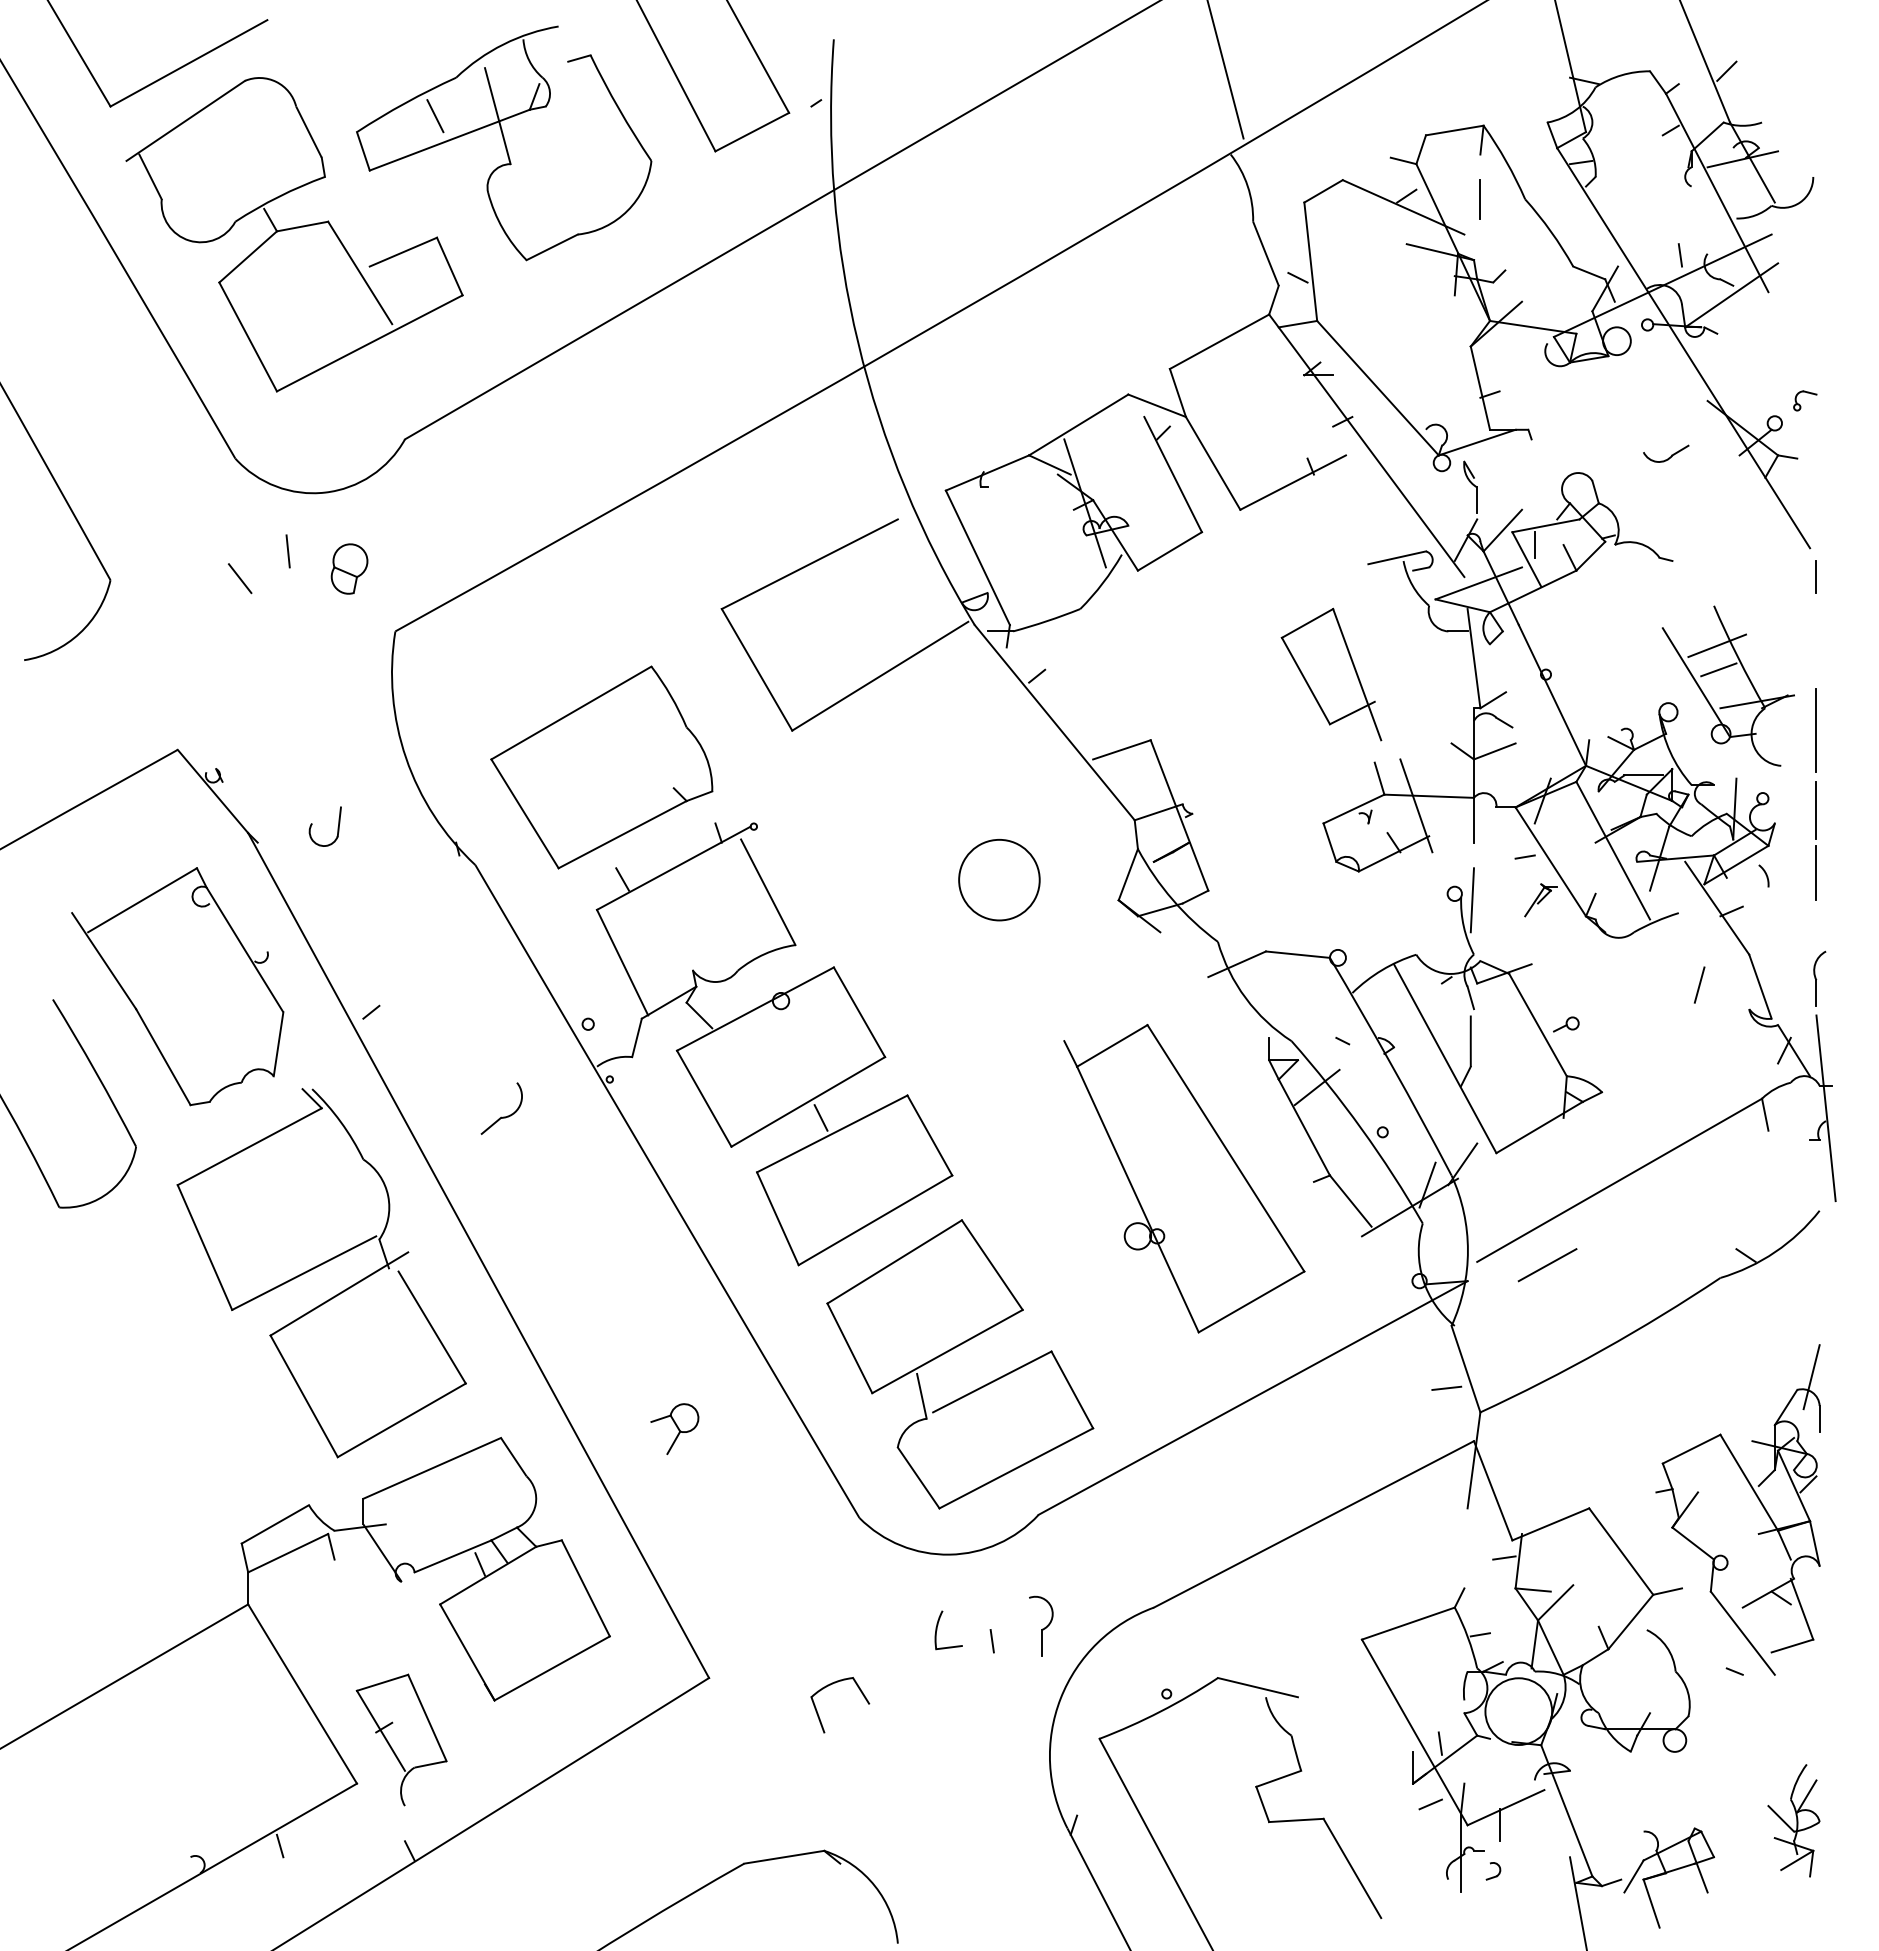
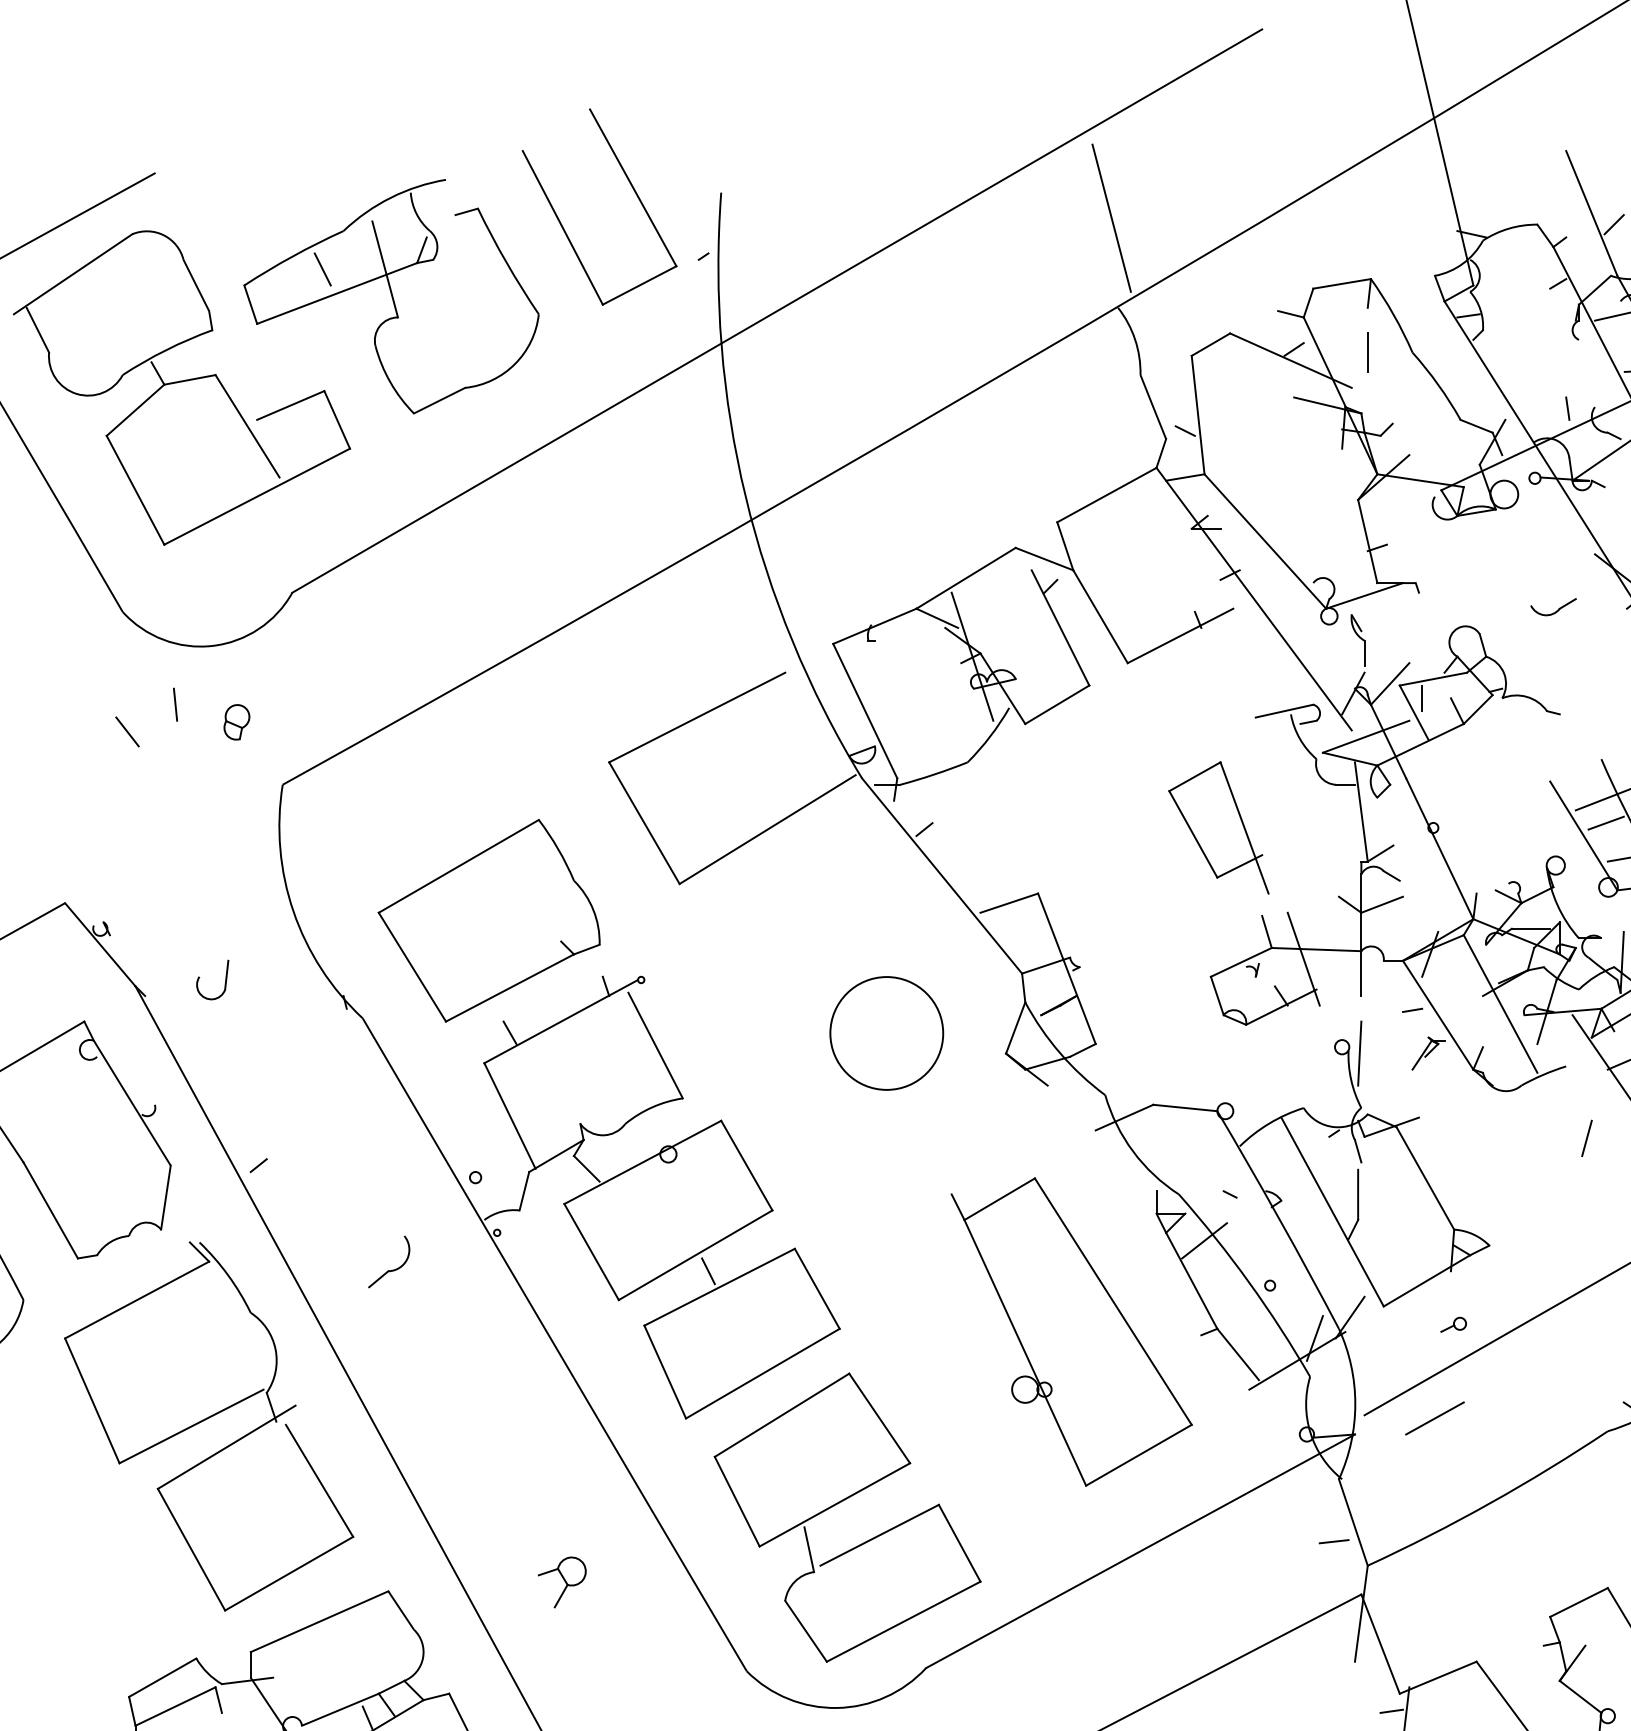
part: (349, 568) -> (236, 721), size x0.7
circle: (999, 879) -> (886, 1032), size x1.4
part: (1566, 1024) -> (1453, 1324), moved

